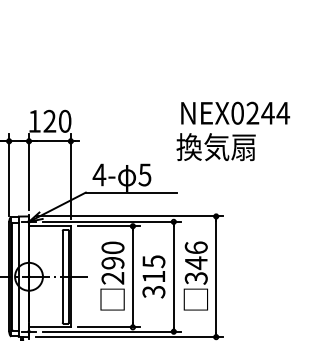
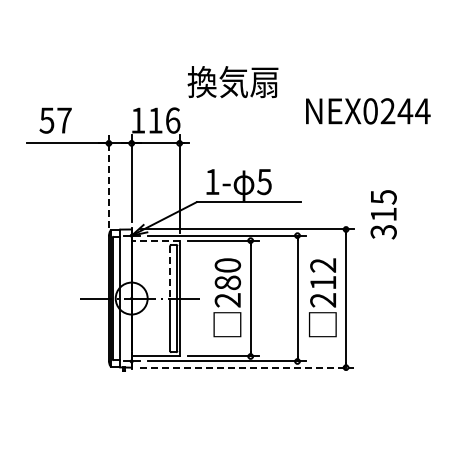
text: (57, 121) -> (164, 120), 120 -> 116
text: (215, 146) -> (232, 81), moved
line: (8, 174) -> (108, 181), solid -> dashed
text: (99, 174) -> (212, 181), 4- -> 1-
line: (49, 226) -> (155, 240), solid -> dashed
line: (62, 254) -> (170, 272), solid -> dashed
text: (112, 262) -> (227, 282), 290 -> 280
text: (196, 262) -> (323, 282), 346 -> 212
text: (153, 276) -> (383, 214), moved
line: (130, 336) -> (247, 367), solid -> dashed

